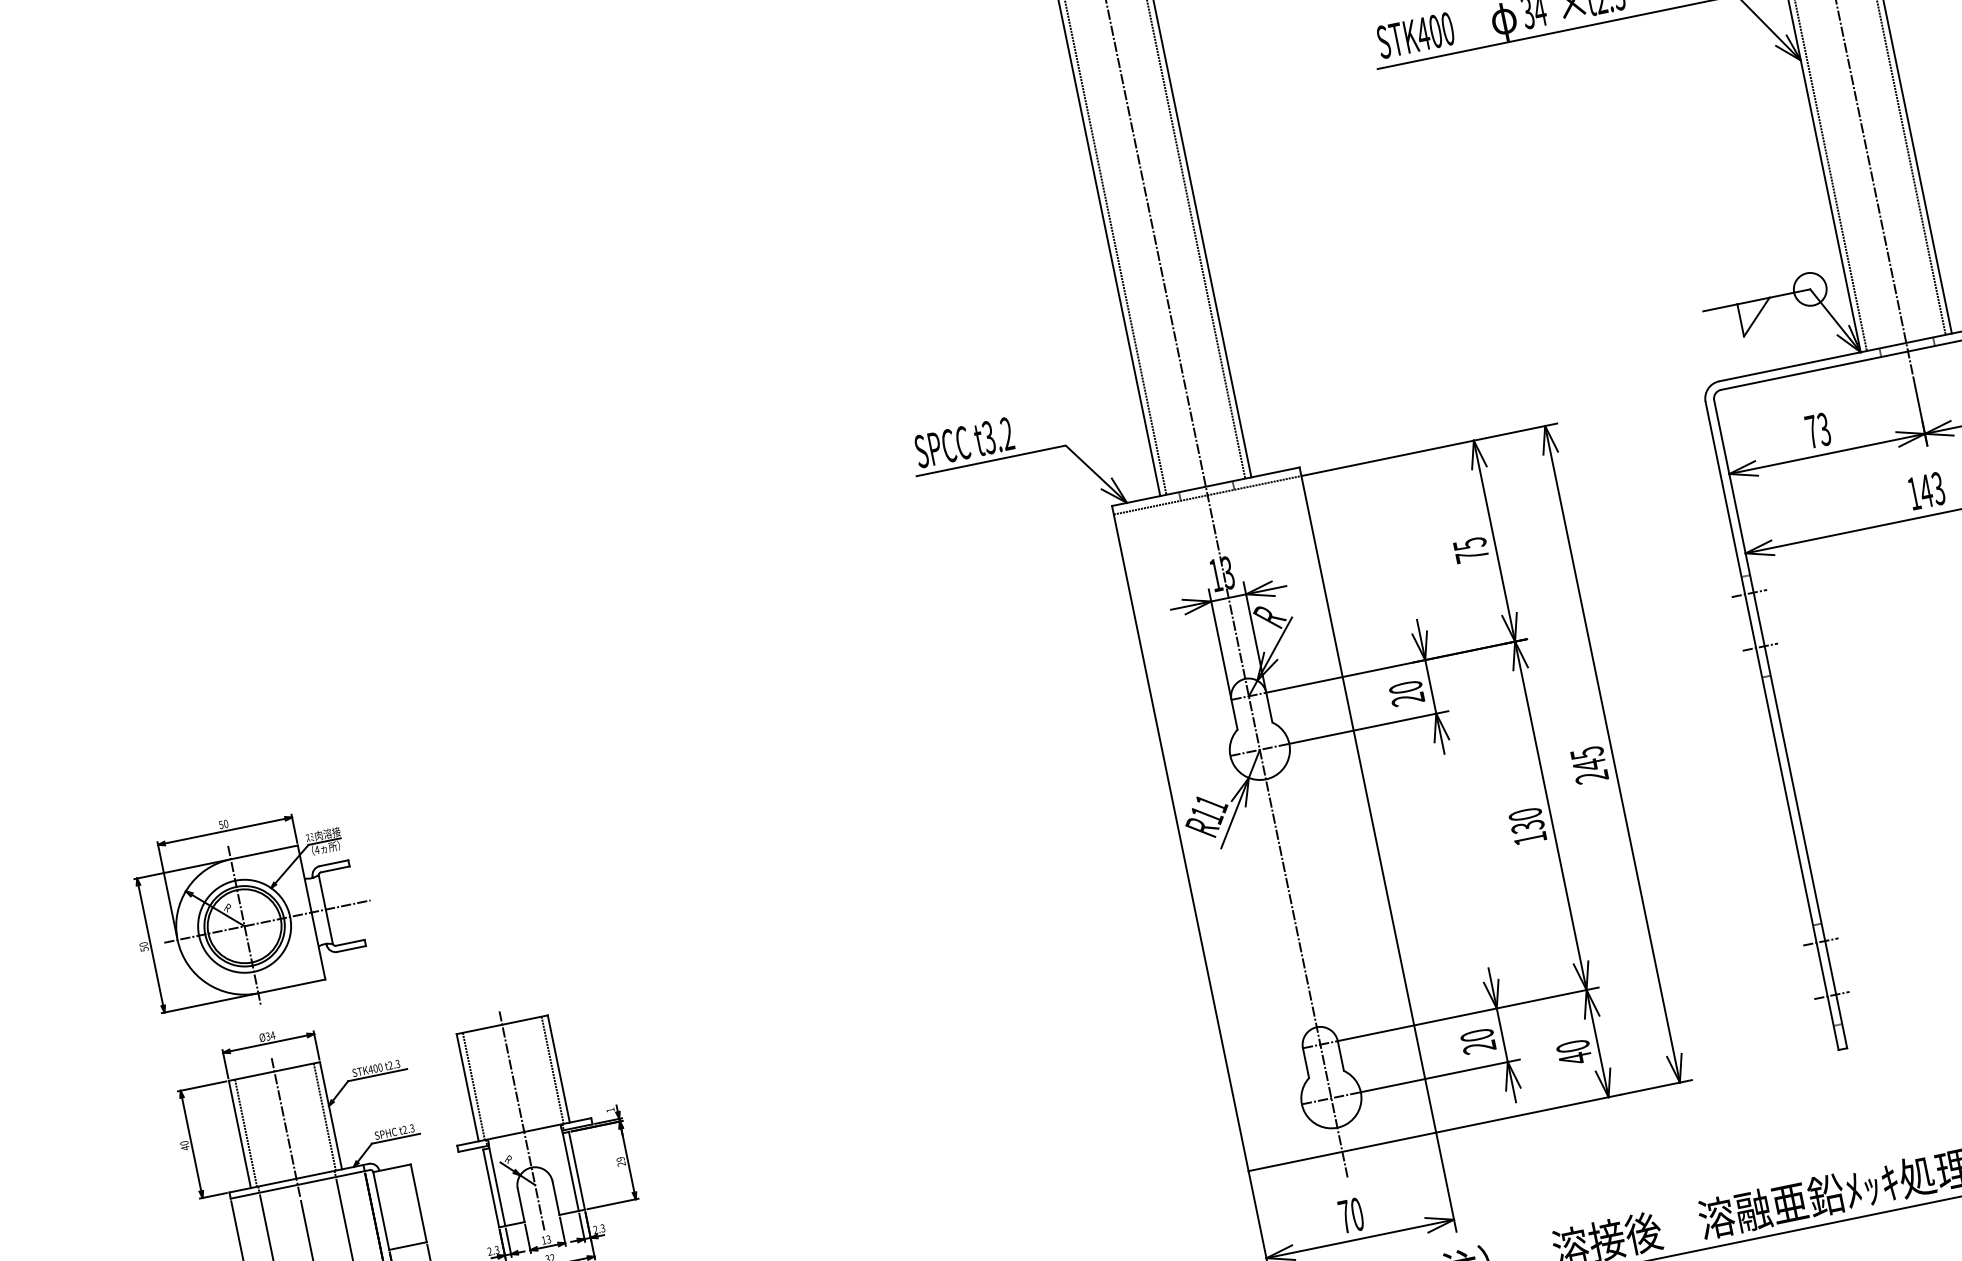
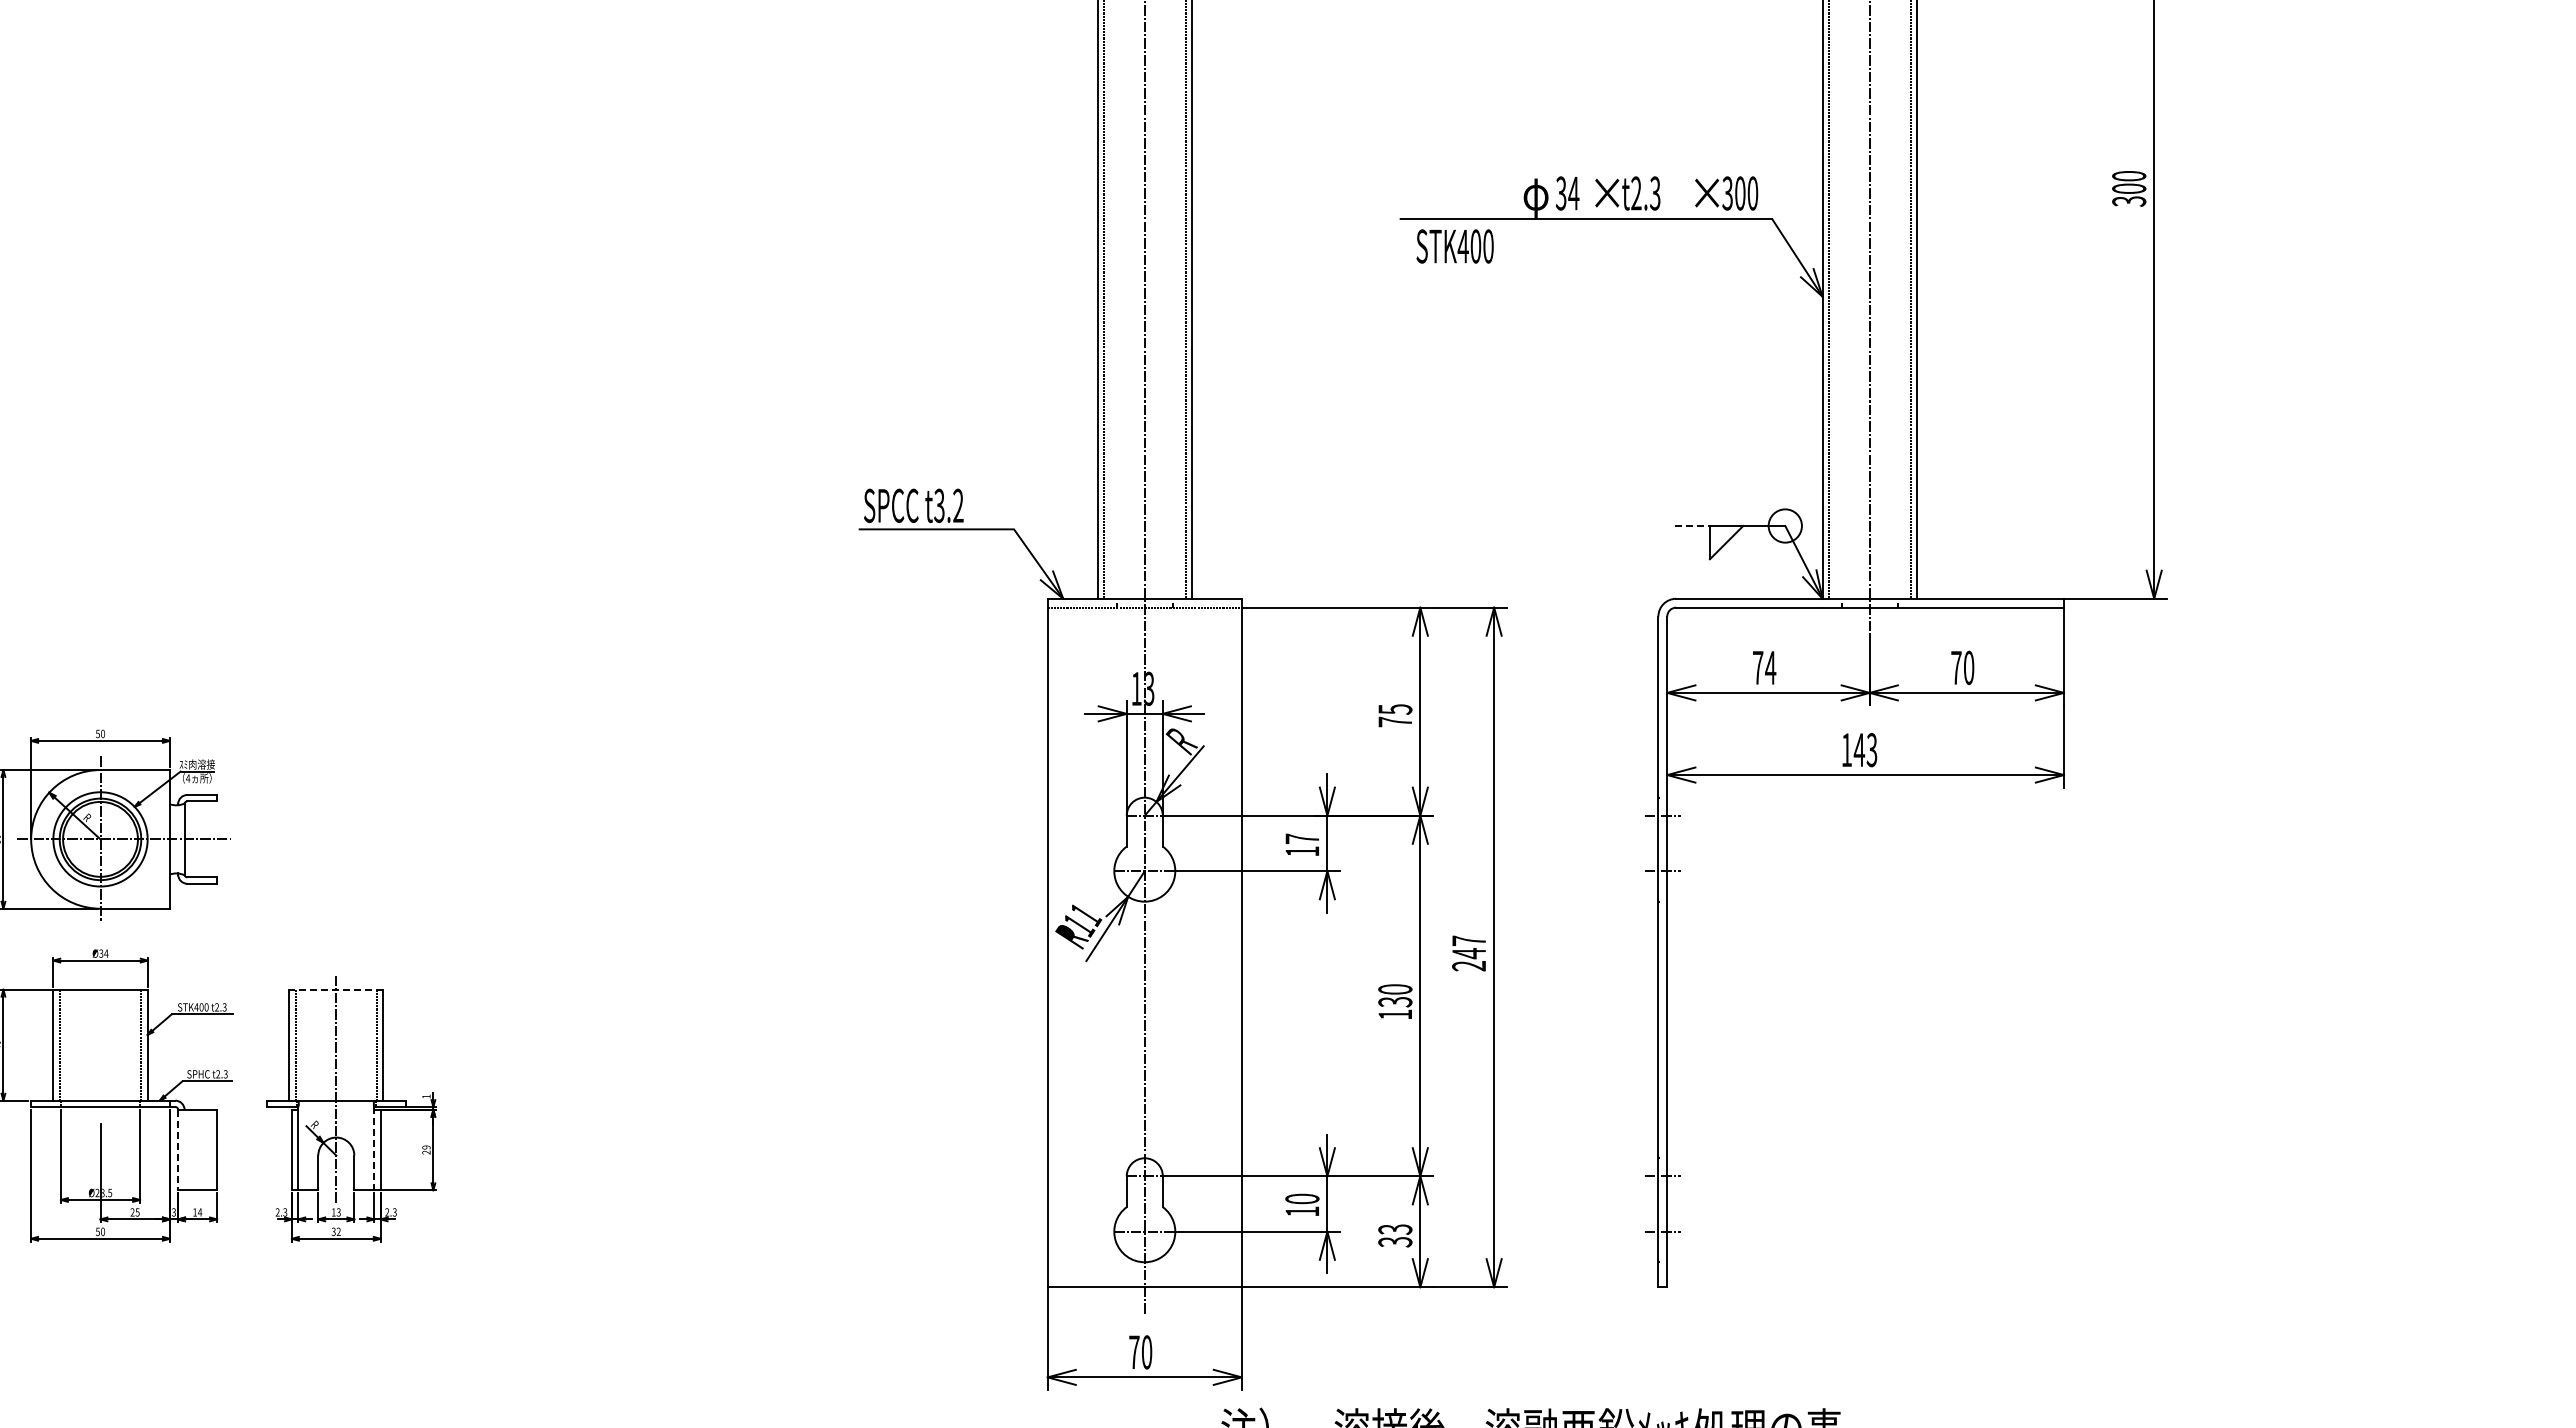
text: (1415, 35) -> (1454, 246), moved
line: (1720, 308) -> (1692, 526), solid -> dashed
text: (1824, 429) -> (1770, 667), 73 -> 74
text: (1406, 692) -> (1302, 844), 20 -> 17
text: (1587, 752) -> (1469, 940), 245 -> 247
line: (501, 1024) -> (335, 989), solid -> dashed
text: (1478, 1047) -> (1301, 1211), 20 -> 10
text: (1574, 1052) -> (1395, 1235), 40 -> 33
line: (285, 1127) -> (100, 1047), removed
line: (570, 1170) -> (374, 1148), solid -> dashed
line: (381, 1211) -> (178, 1150), solid -> dashed

